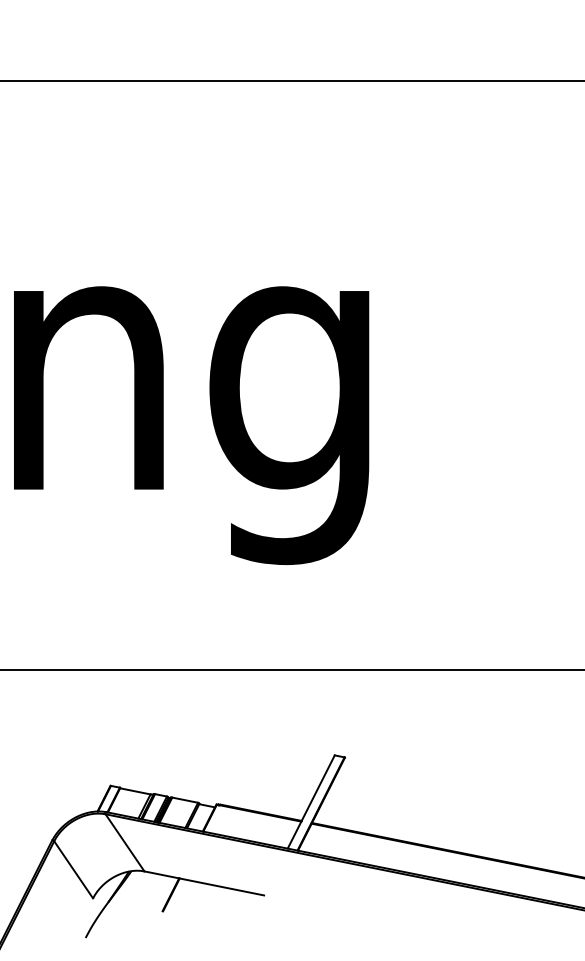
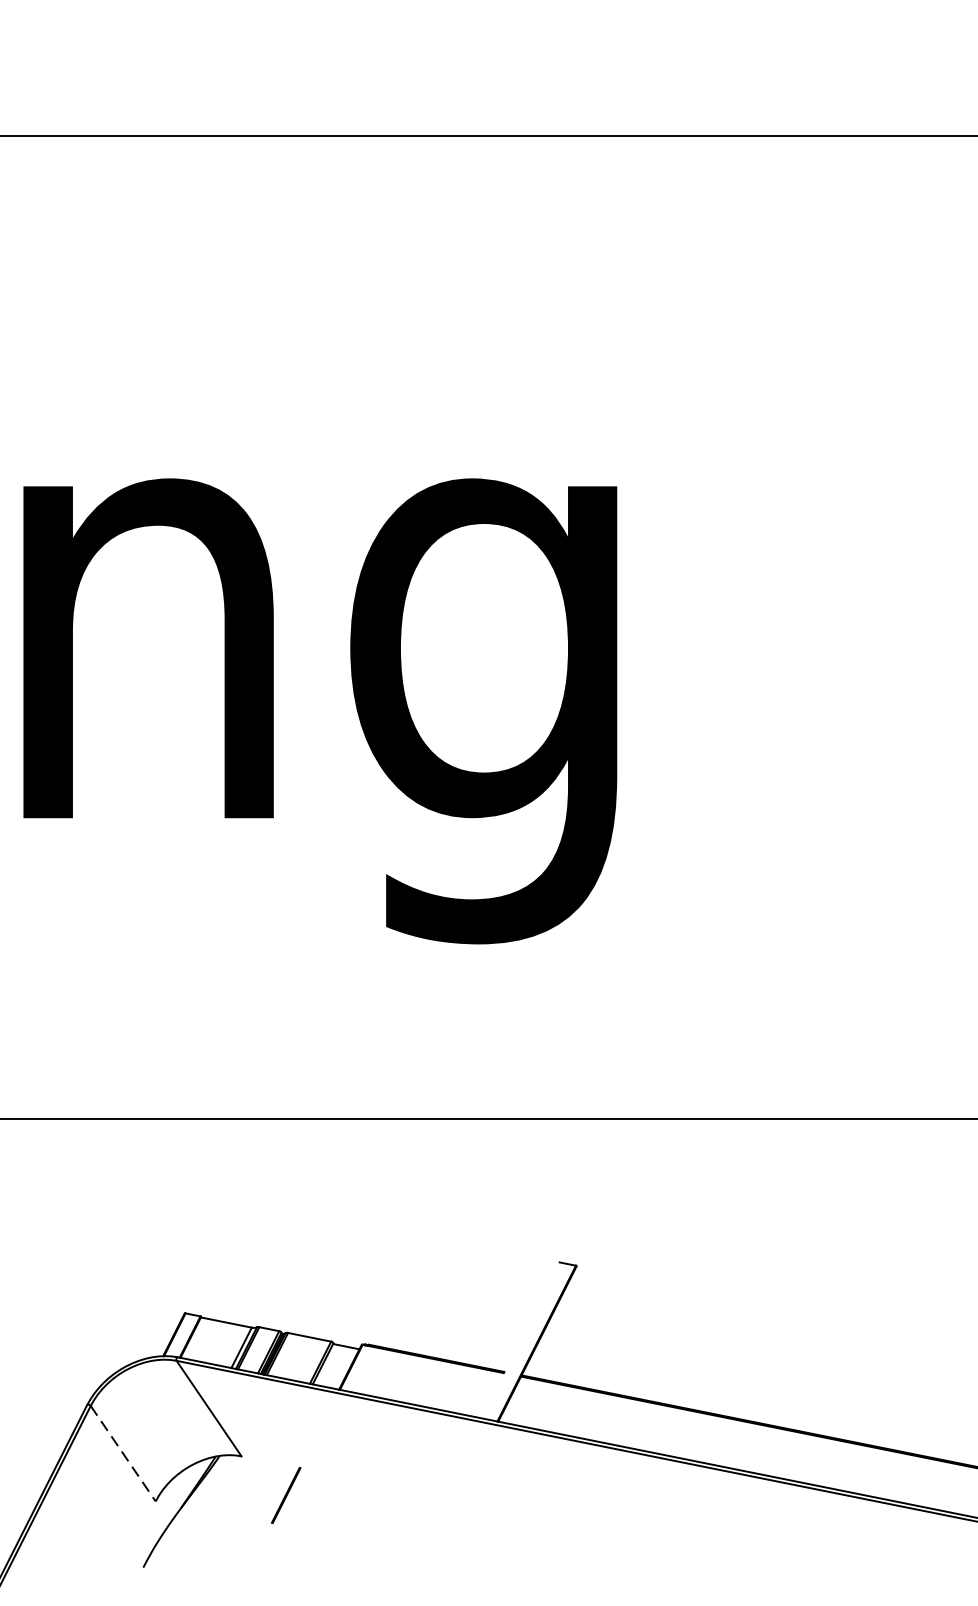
line: (310, 801) -> (519, 1339), removed
line: (73, 869) -> (122, 1453), solid -> dashed
line: (204, 883) -> (341, 1476), removed

